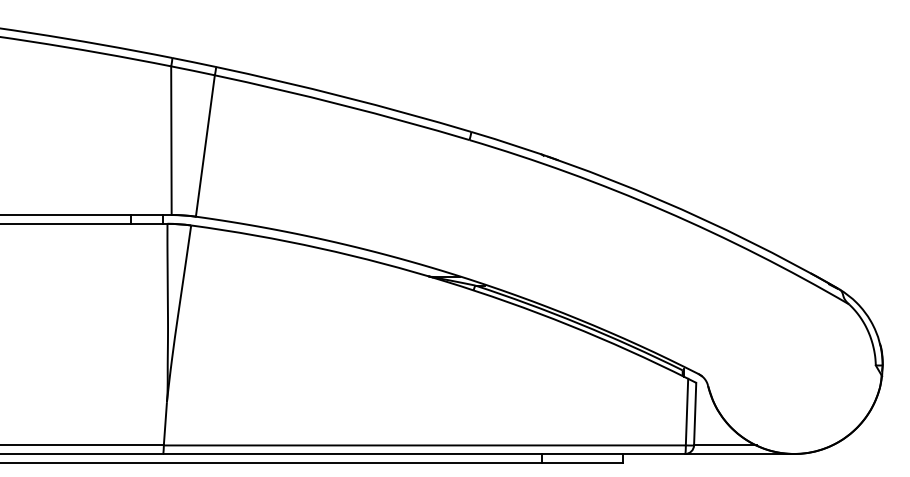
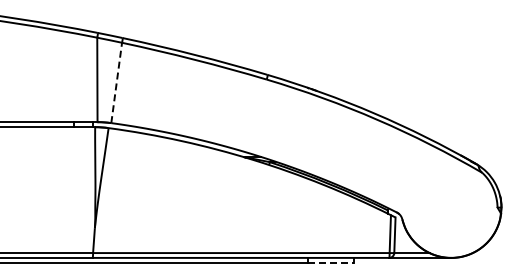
line: (205, 145) -> (116, 82), solid -> dashed
line: (581, 462) -> (330, 262), solid -> dashed

